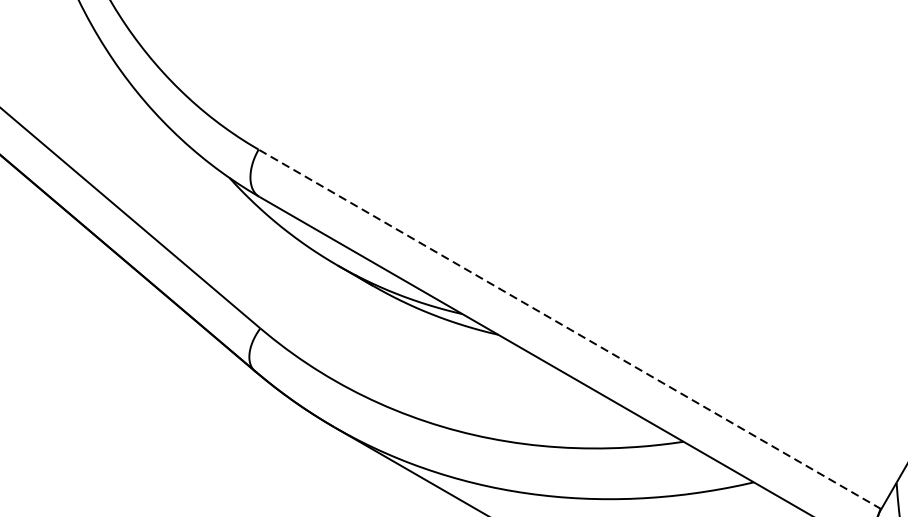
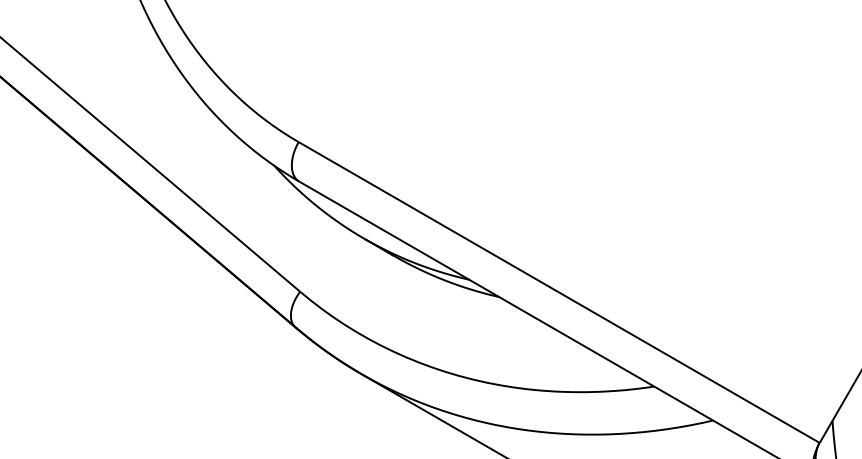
line: (570, 329) -> (559, 292), dashed -> solid

